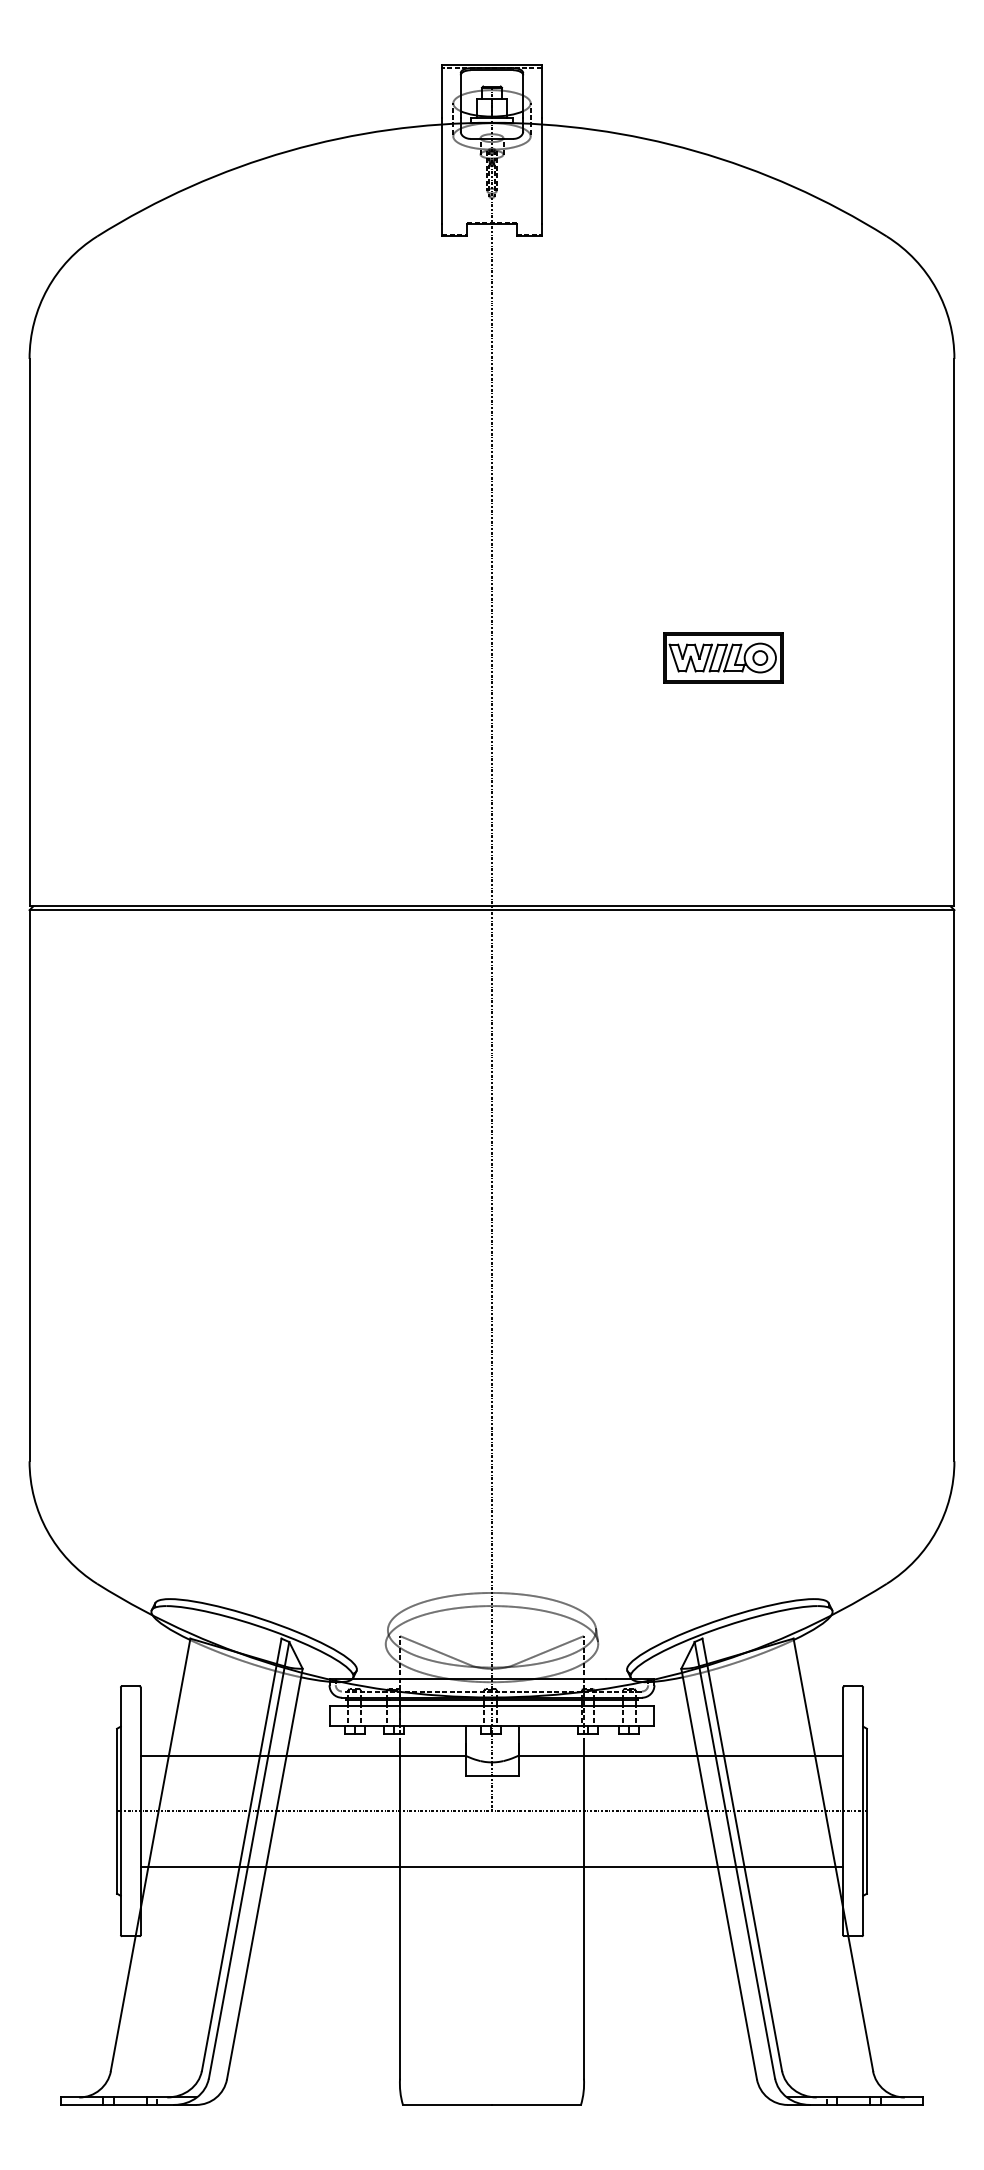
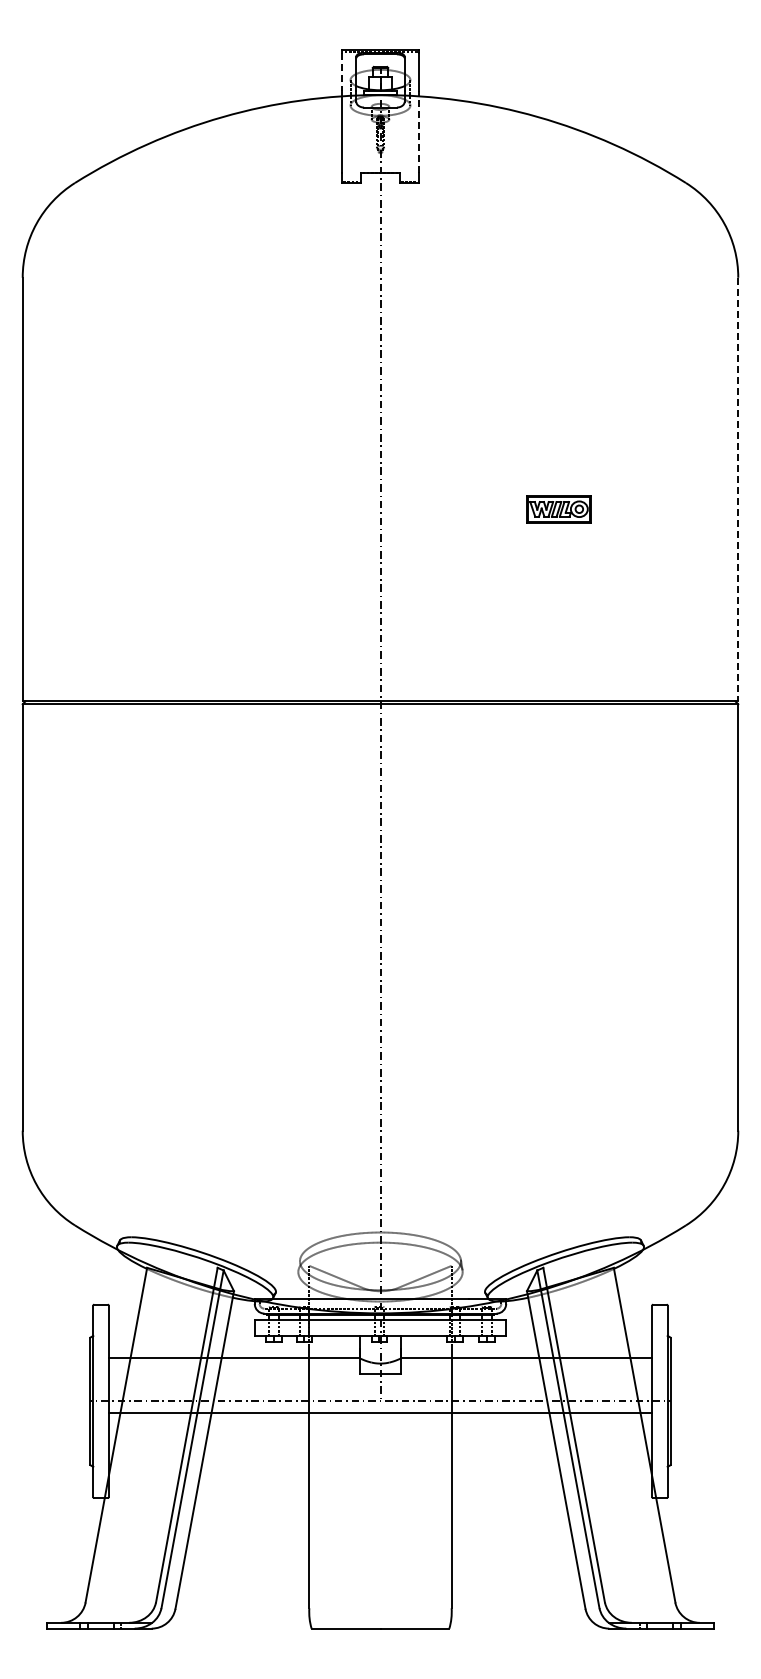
line: (441, 93) -> (341, 72), solid -> dashed
line: (542, 169) -> (419, 131), solid -> dashed
line: (954, 632) -> (738, 489), solid -> dashed
part: (722, 658) -> (558, 509), size x0.7
line: (492, 1866) -> (380, 1413), moved

